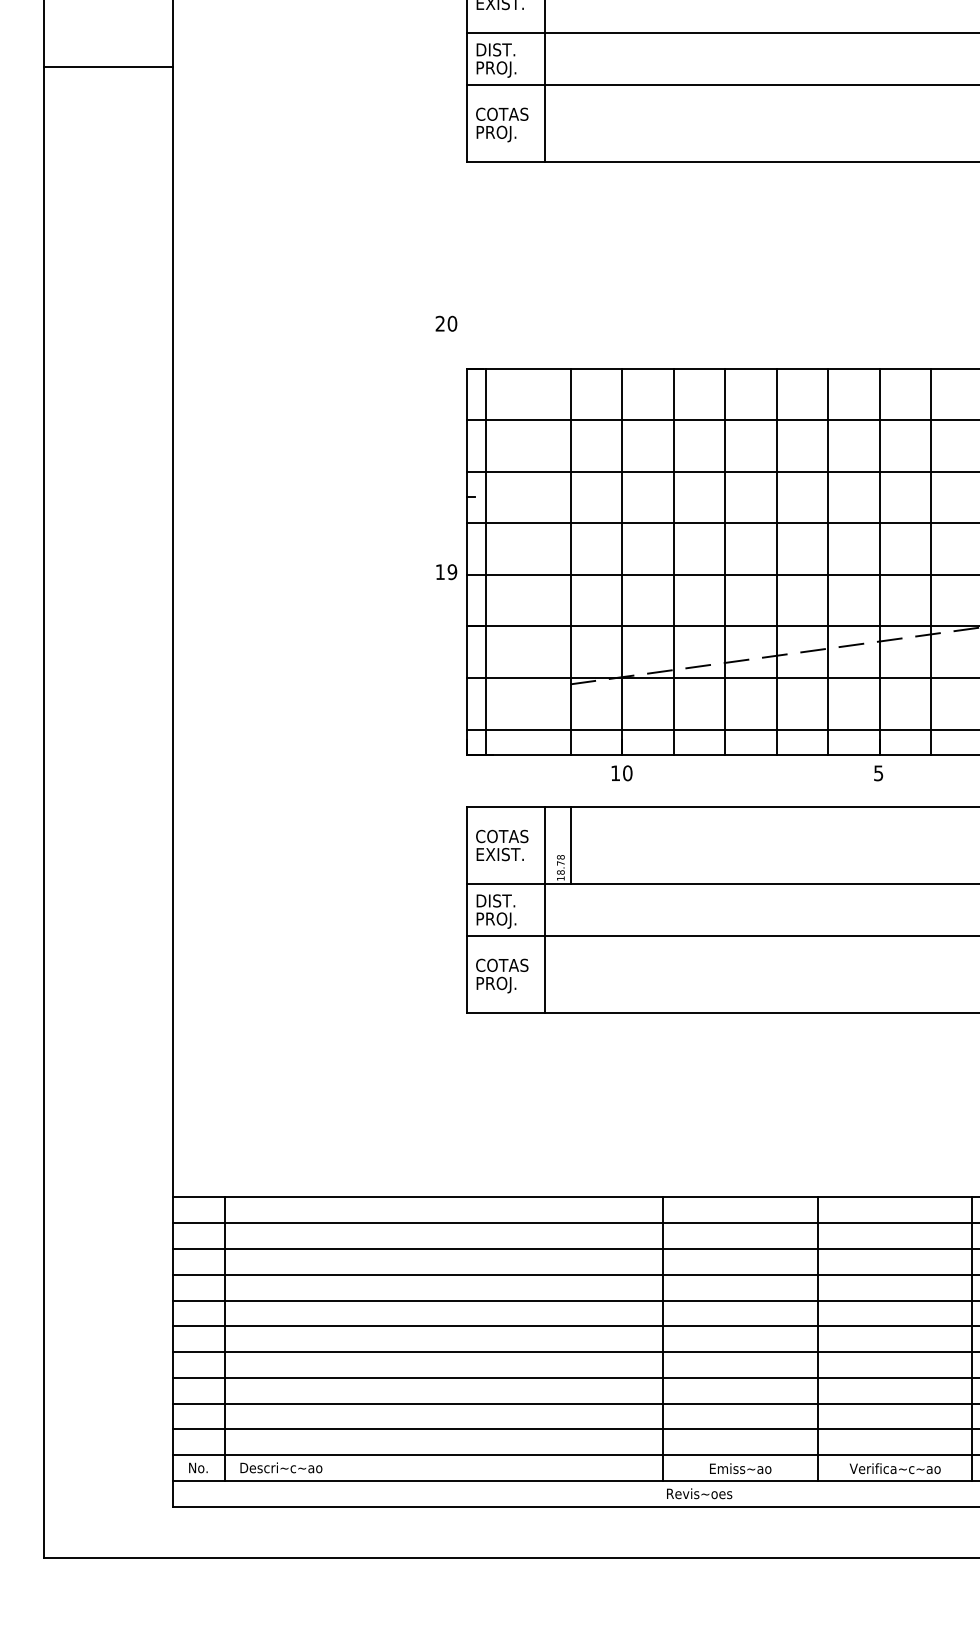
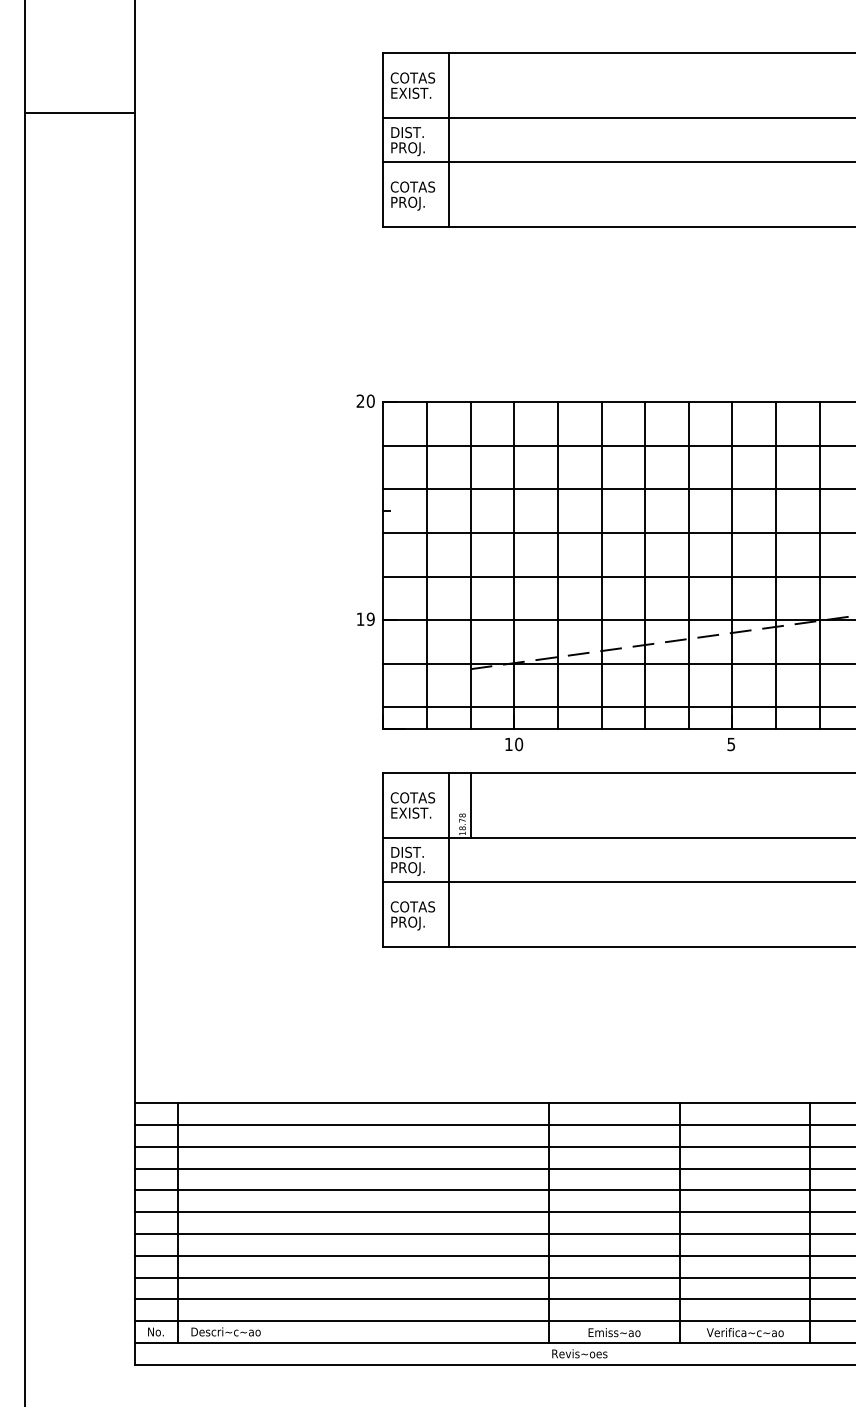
line: (108, 67) -> (79, 113), moved
text: (446, 322) -> (365, 400), moved
line: (486, 561) -> (427, 565), moved
text: (446, 571) -> (365, 618), moved

